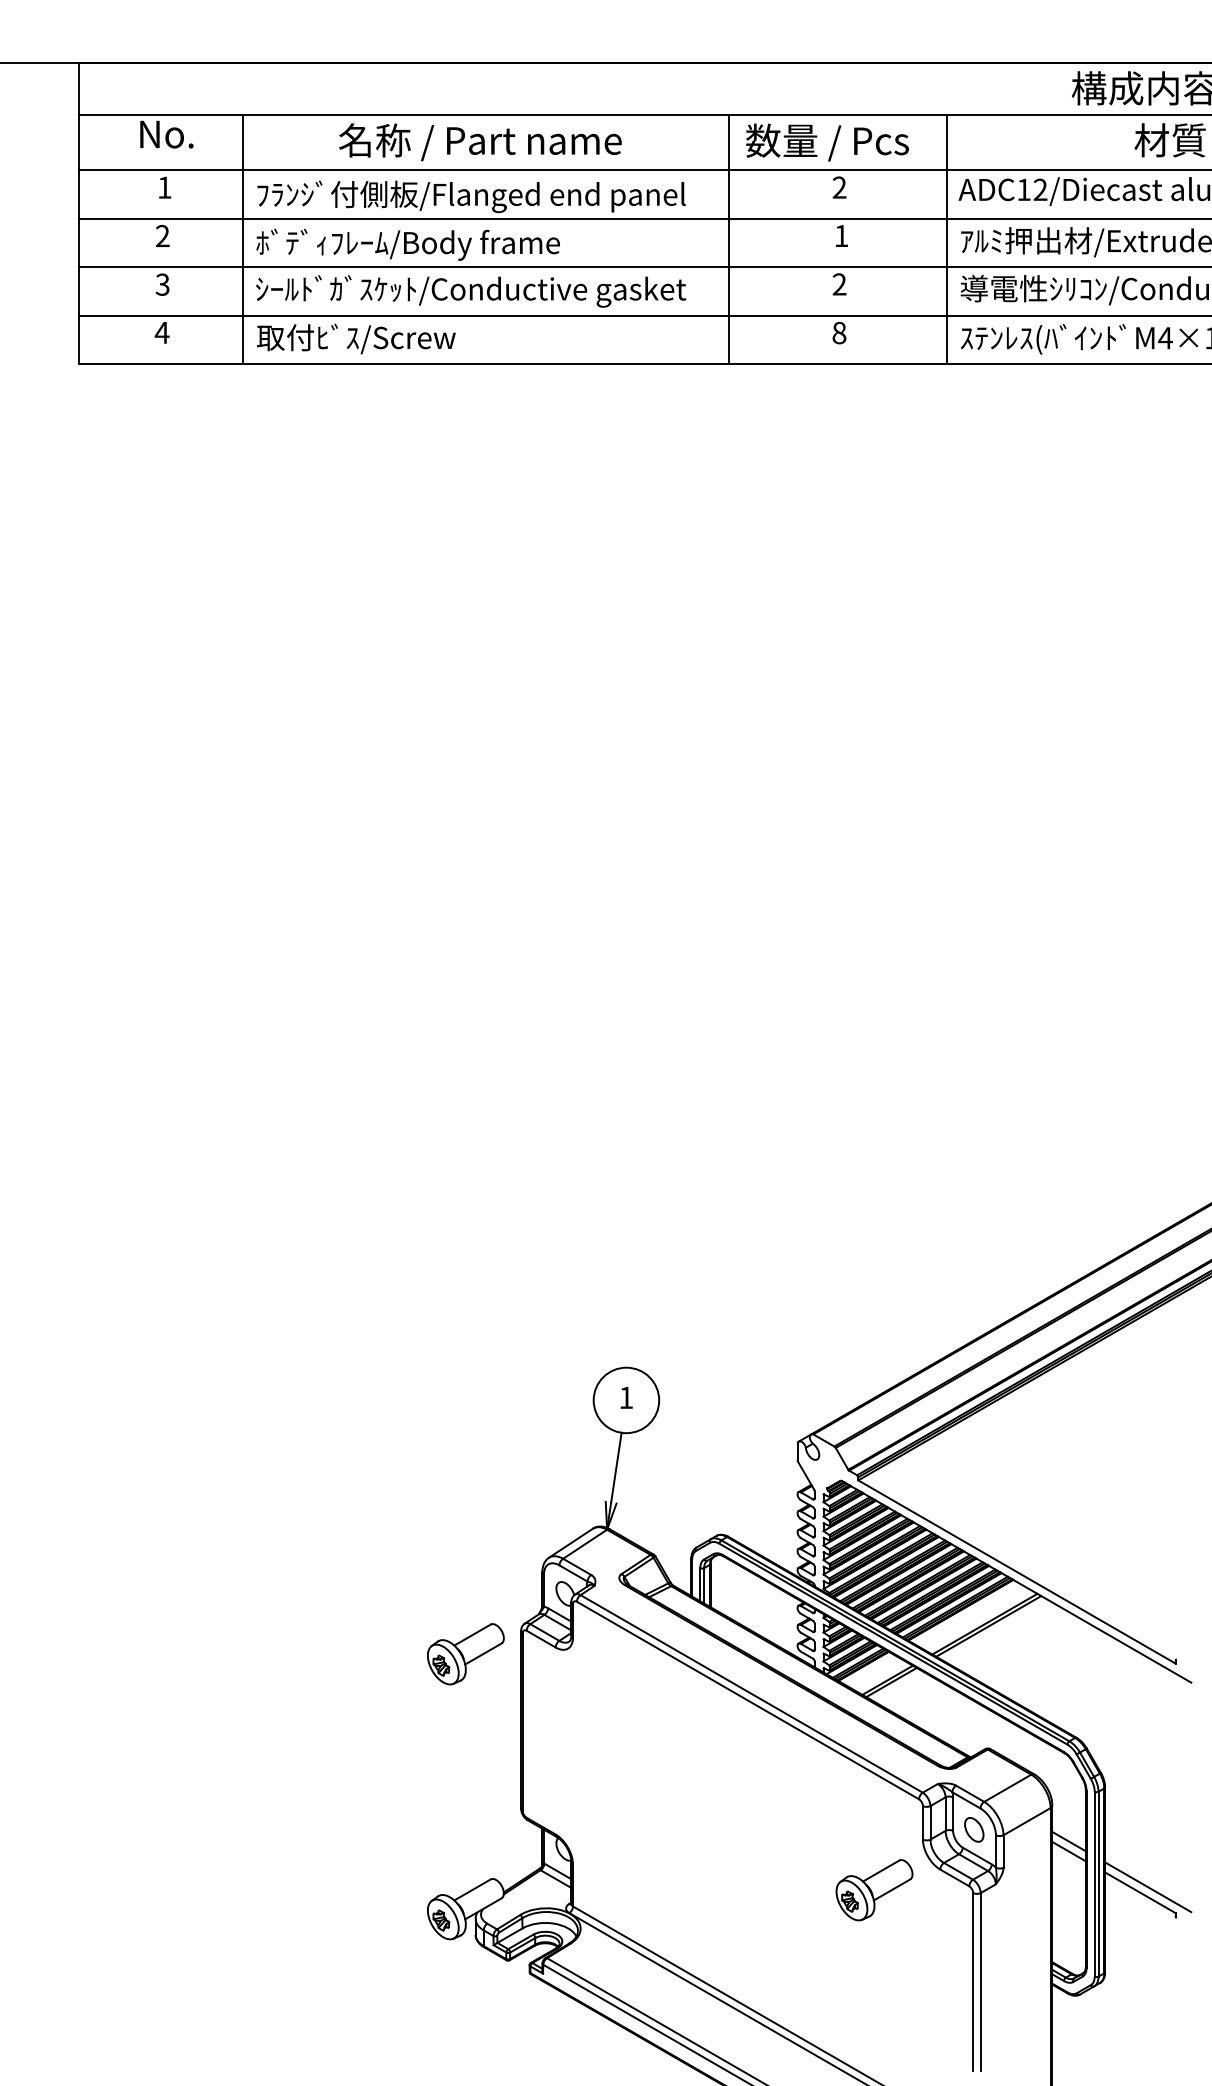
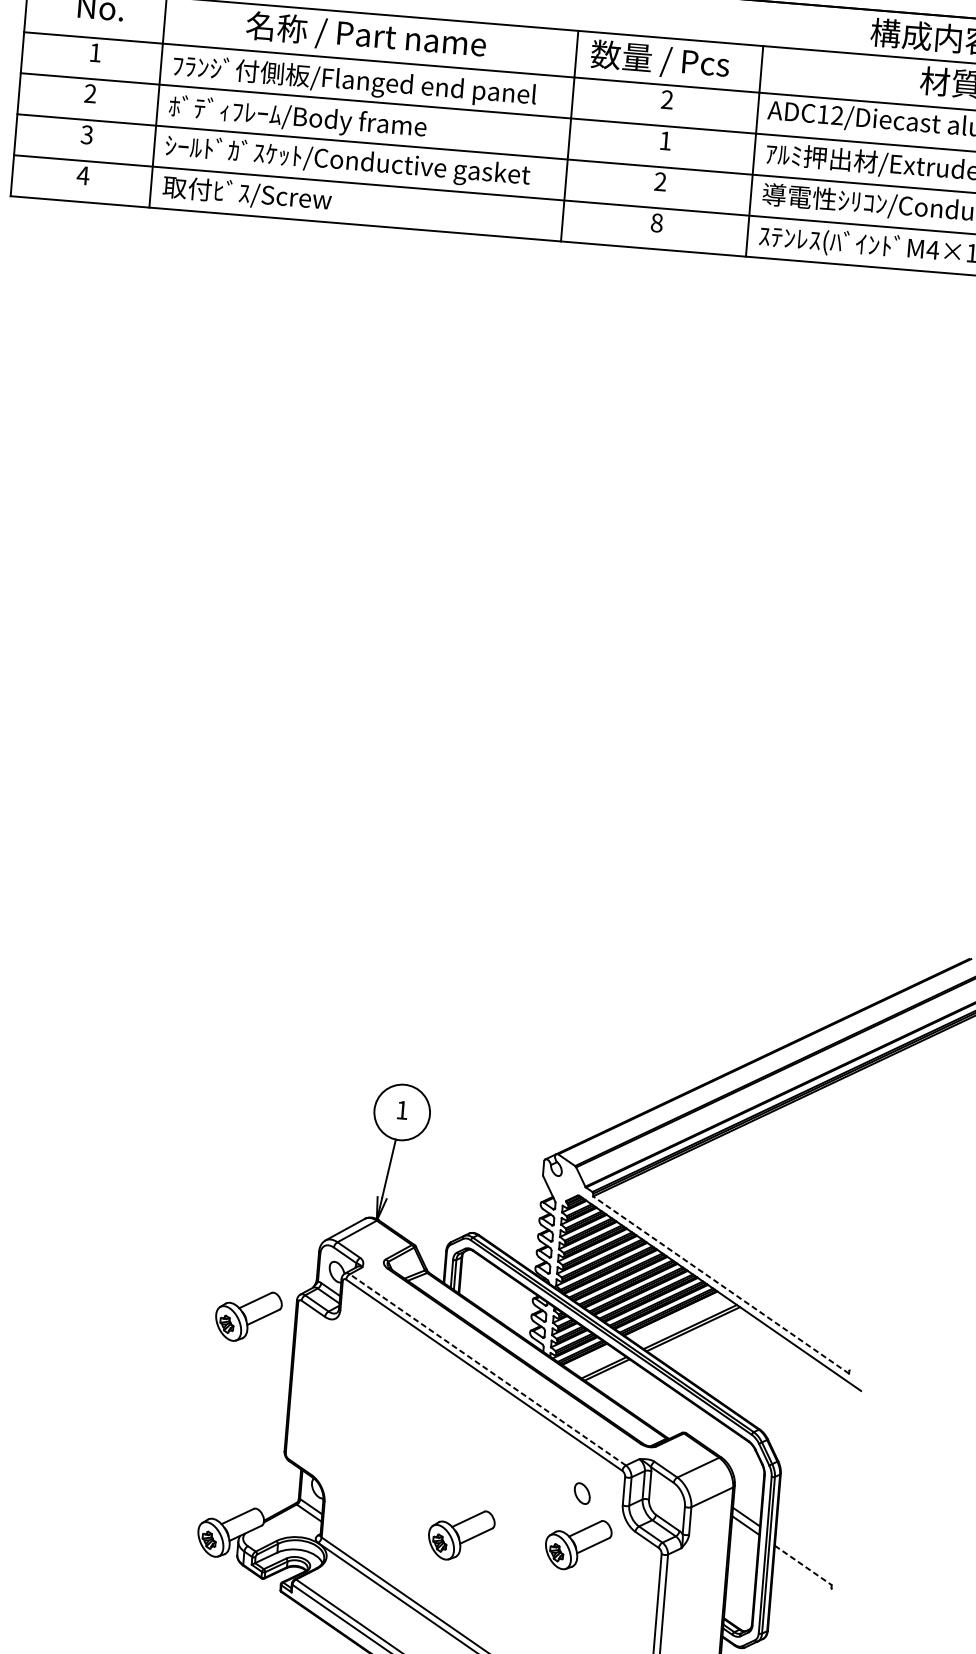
line: (1016, 1571) -> (720, 1284), solid -> dashed
line: (751, 1693) -> (487, 1369), solid -> dashed
part: (974, 1829) -> (582, 1493), moved
line: (1148, 1887) -> (810, 1561), removed
part: (736, 1890) -> (461, 1535), added
line: (1140, 1892) -> (803, 1565), solid -> dashed

